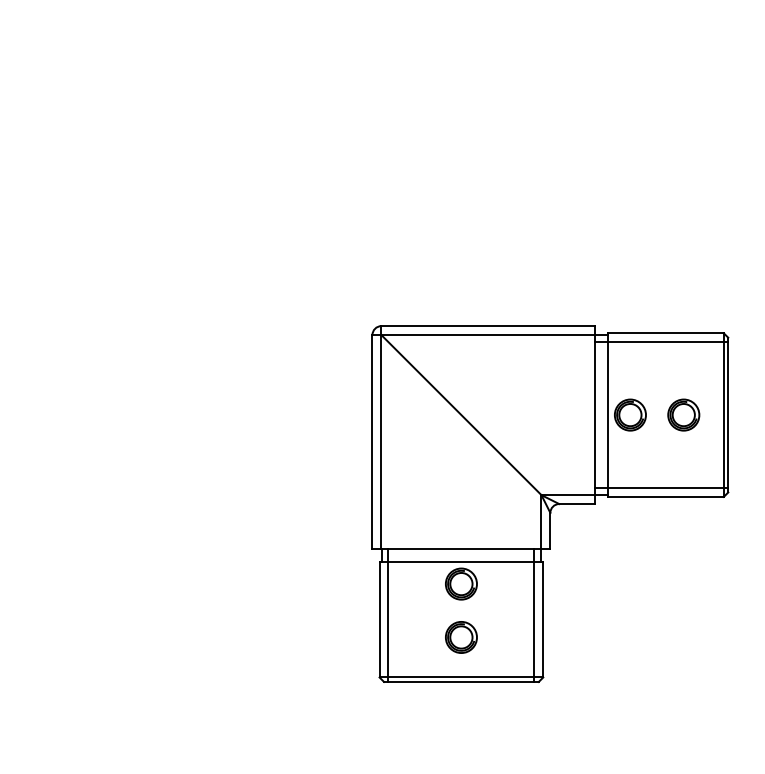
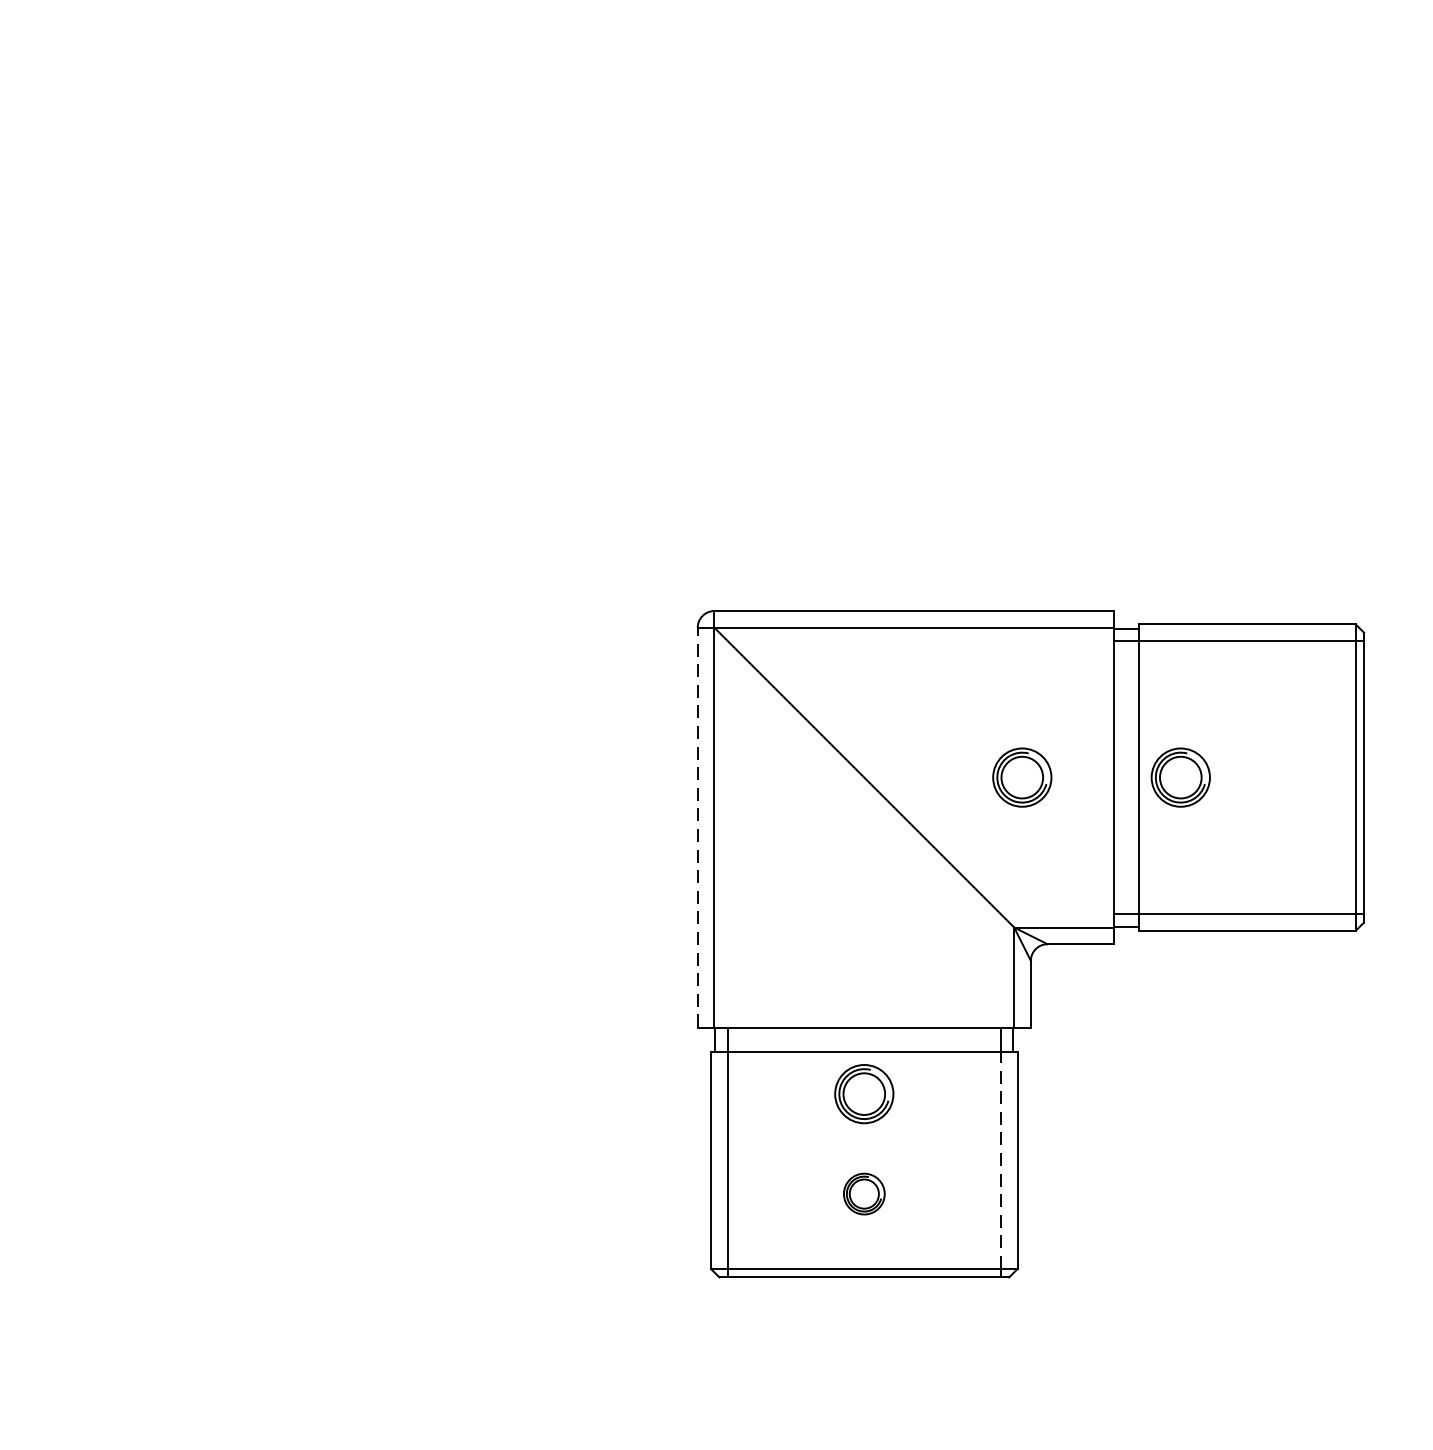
part: (683, 414) -> (1021, 776), moved
line: (372, 441) -> (697, 827), solid -> dashed
line: (534, 619) -> (1001, 1160), solid -> dashed
part: (461, 637) -> (864, 1194), size x0.7

